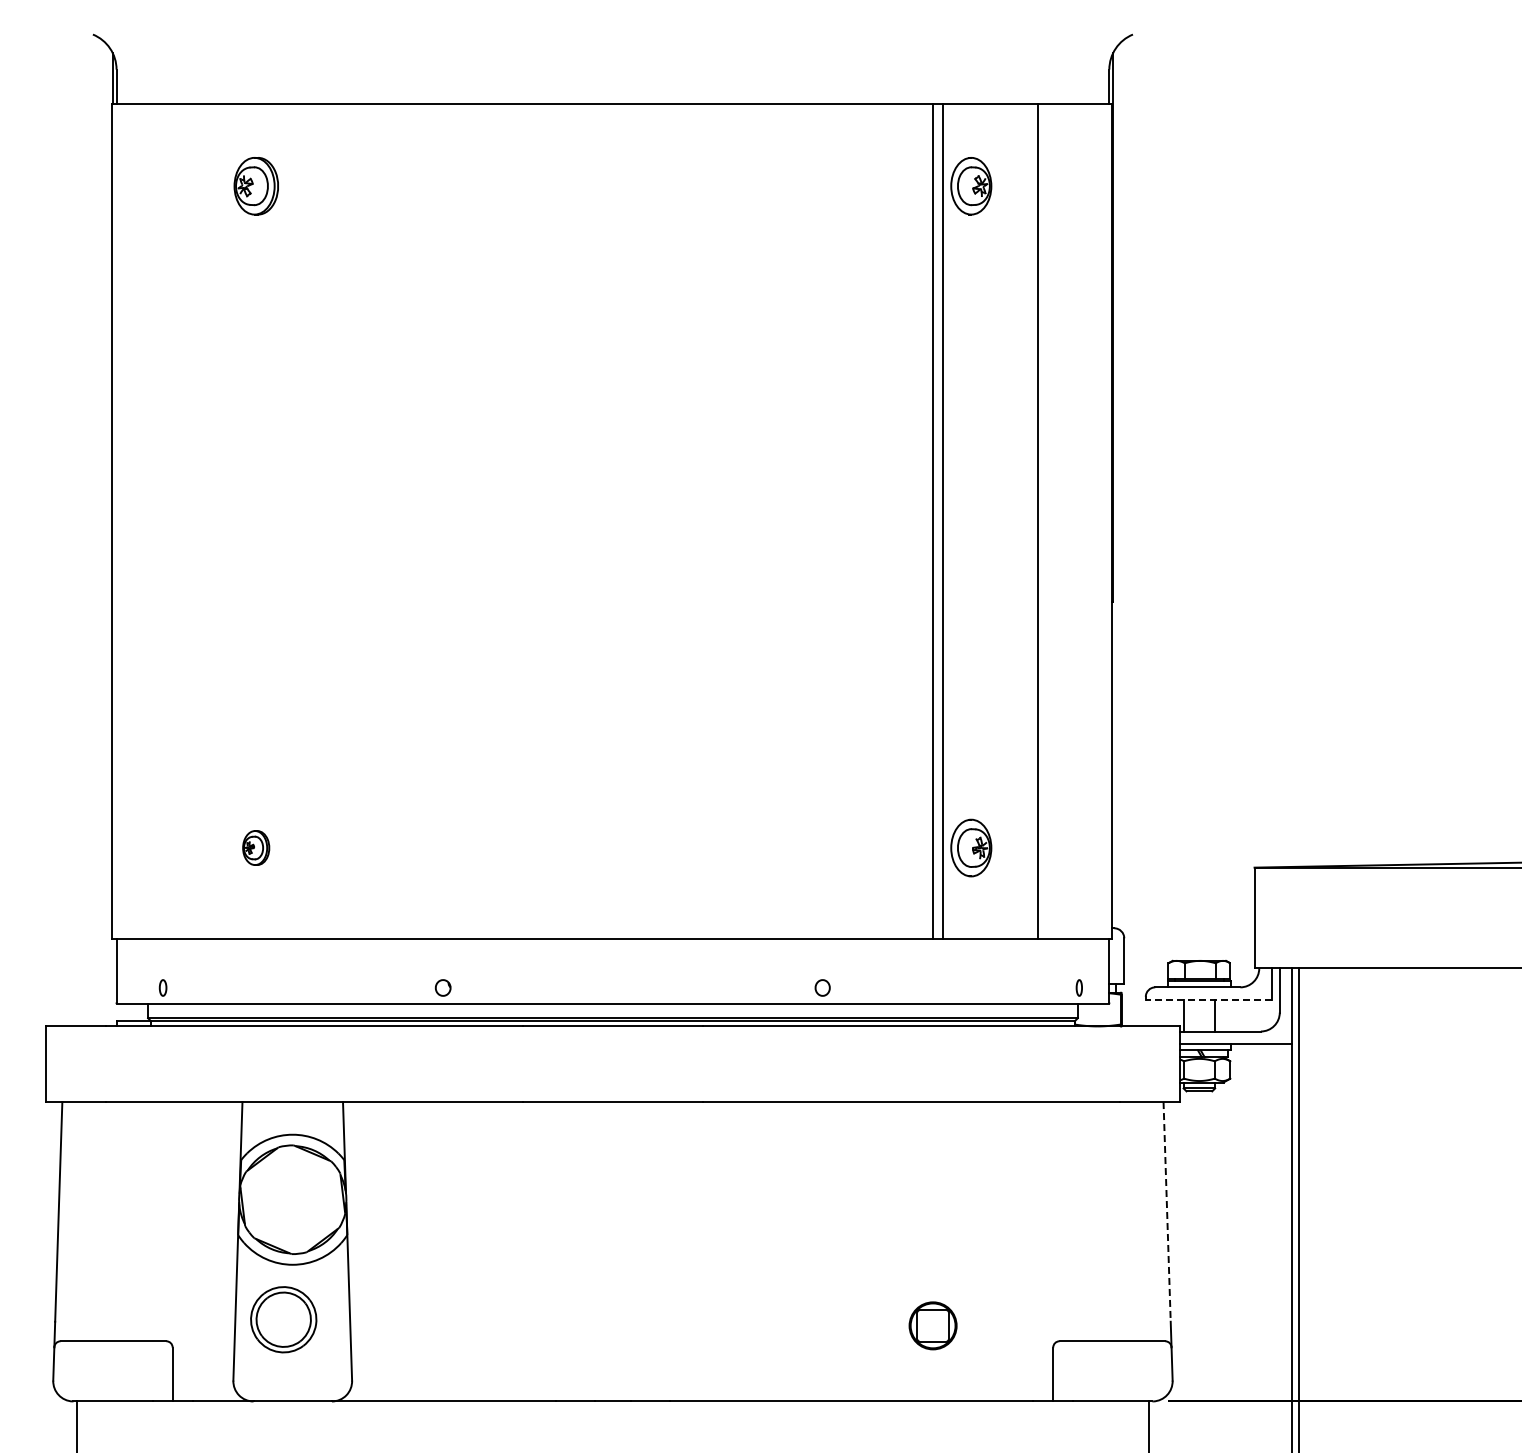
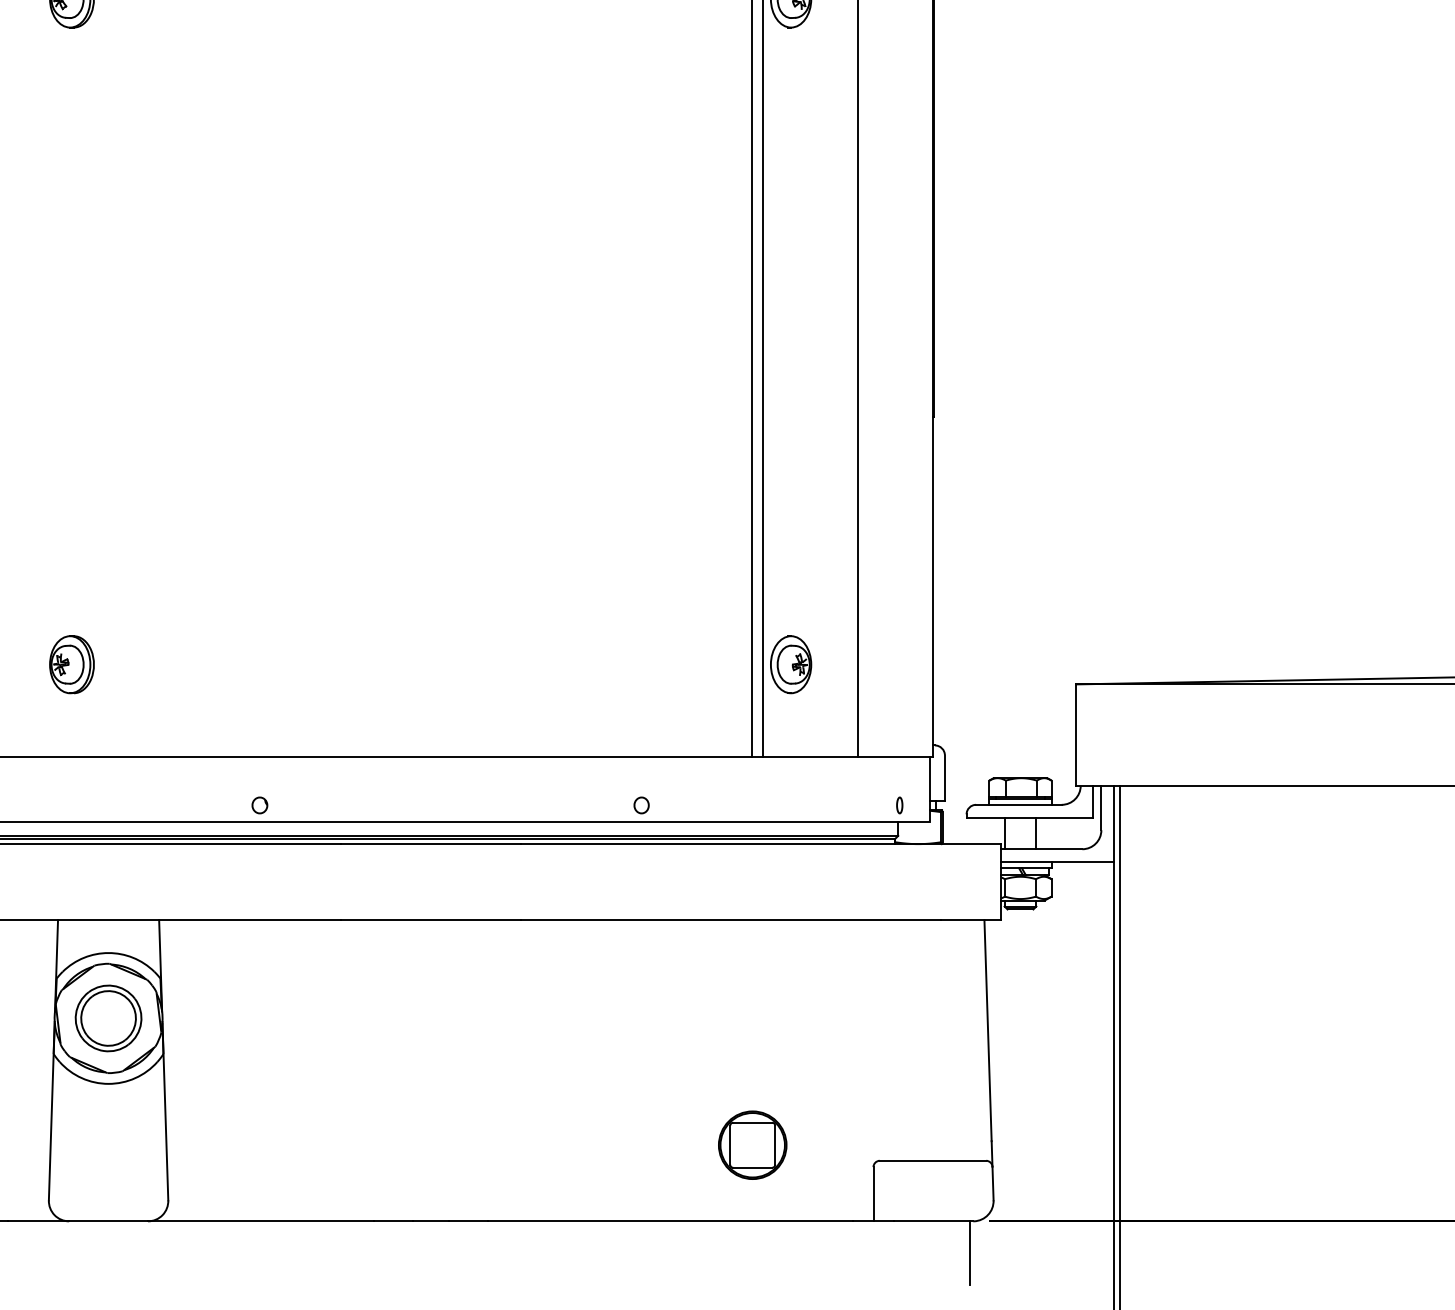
part: (255, 847) -> (71, 664), size x1.67
line: (1208, 999) -> (1029, 817), dashed -> solid
line: (1167, 1211) -> (988, 1030), dashed -> solid
part: (283, 1319) -> (108, 1018), moved
part: (932, 1325) -> (752, 1144), size x1.43

